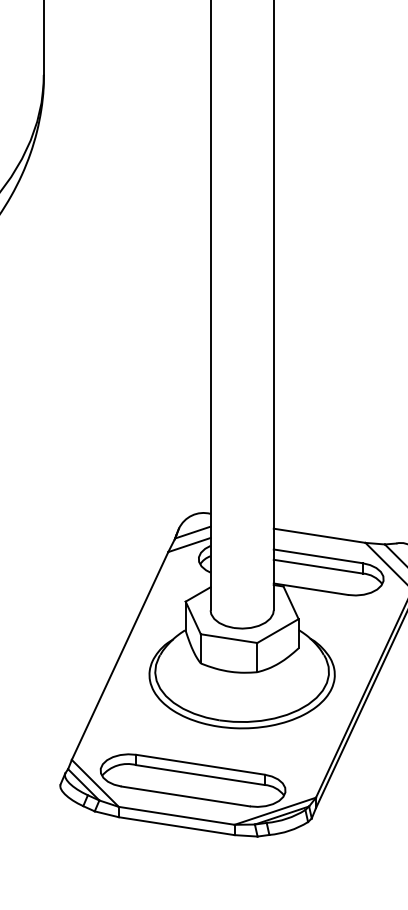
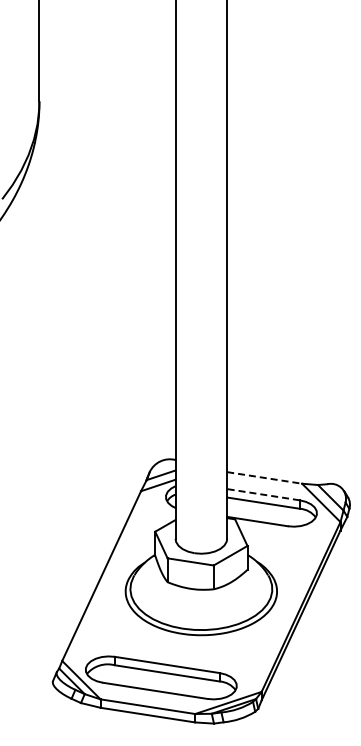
line: (319, 535) -> (264, 477), solid -> dashed
line: (318, 556) -> (263, 494), solid -> dashed

